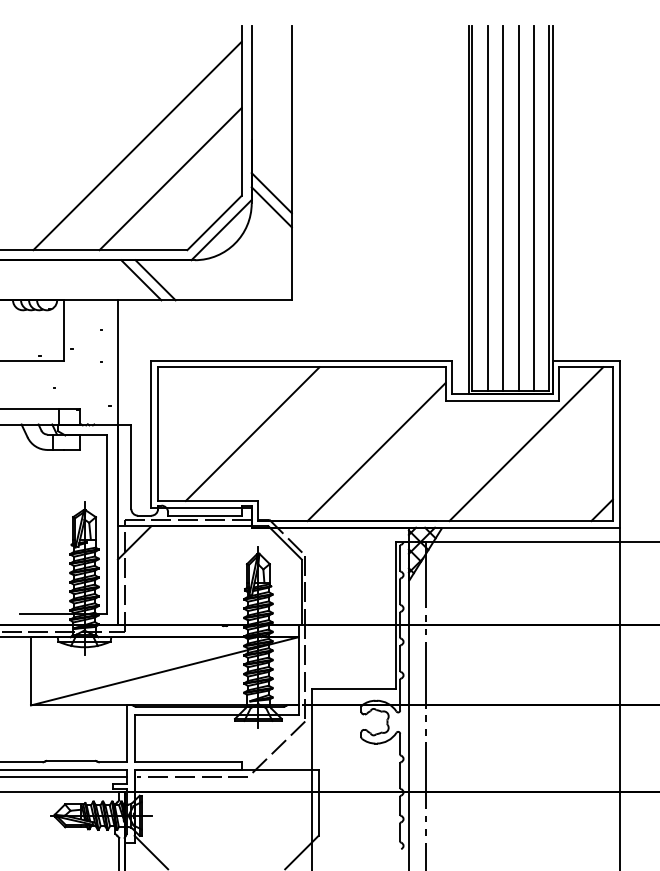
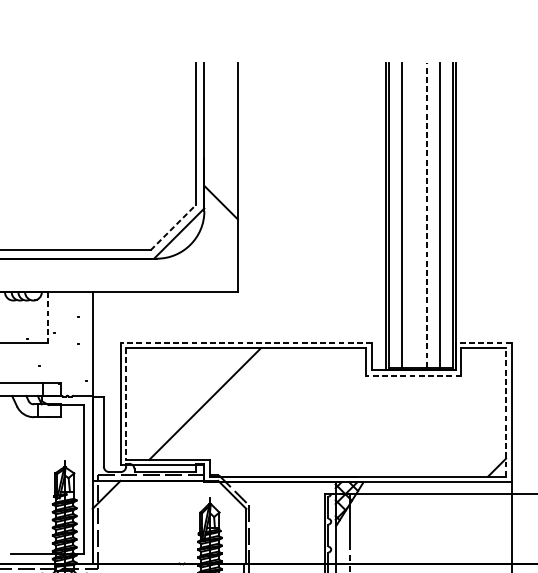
line: (137, 145) -> (108, 162), removed
line: (170, 179) -> (136, 191), removed
line: (271, 207) -> (220, 214), removed
line: (518, 207) -> (427, 214), solid -> dashed
line: (503, 208) -> (414, 215), removed
line: (214, 222) -> (173, 227), solid -> dashed
line: (141, 280) -> (112, 275), removed
line: (155, 280) -> (124, 275), removed
line: (63, 330) -> (47, 317), solid -> dashed
line: (301, 360) -> (245, 342), solid -> dashed
line: (585, 360) -> (483, 342), solid -> dashed
line: (502, 400) -> (413, 375), solid -> dashed
line: (158, 434) -> (126, 404), solid -> dashed
line: (526, 444) -> (433, 412), removed
line: (612, 444) -> (505, 412), solid -> dashed
line: (376, 452) -> (308, 419), removed

